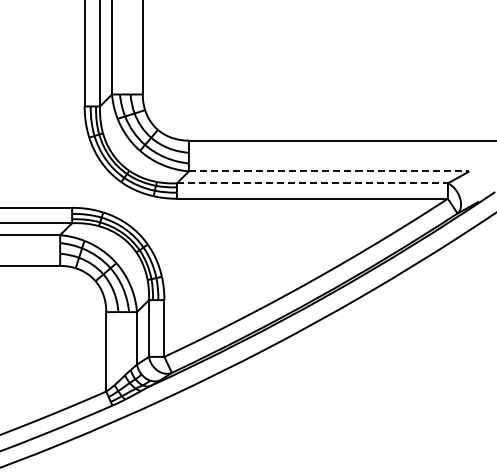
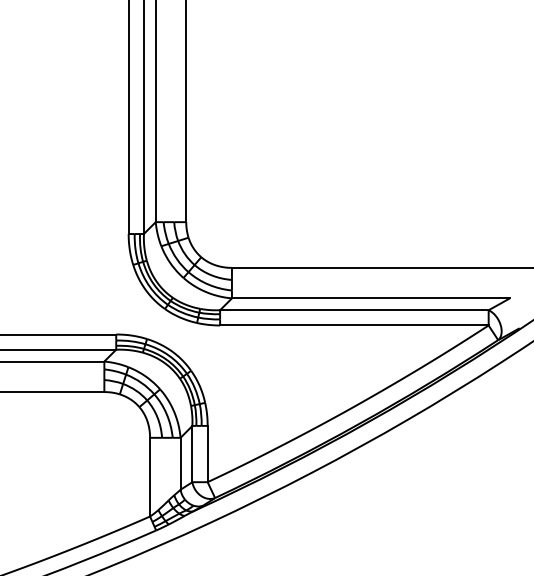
line: (328, 171) -> (370, 298), dashed -> solid
line: (312, 183) -> (354, 310), dashed -> solid

